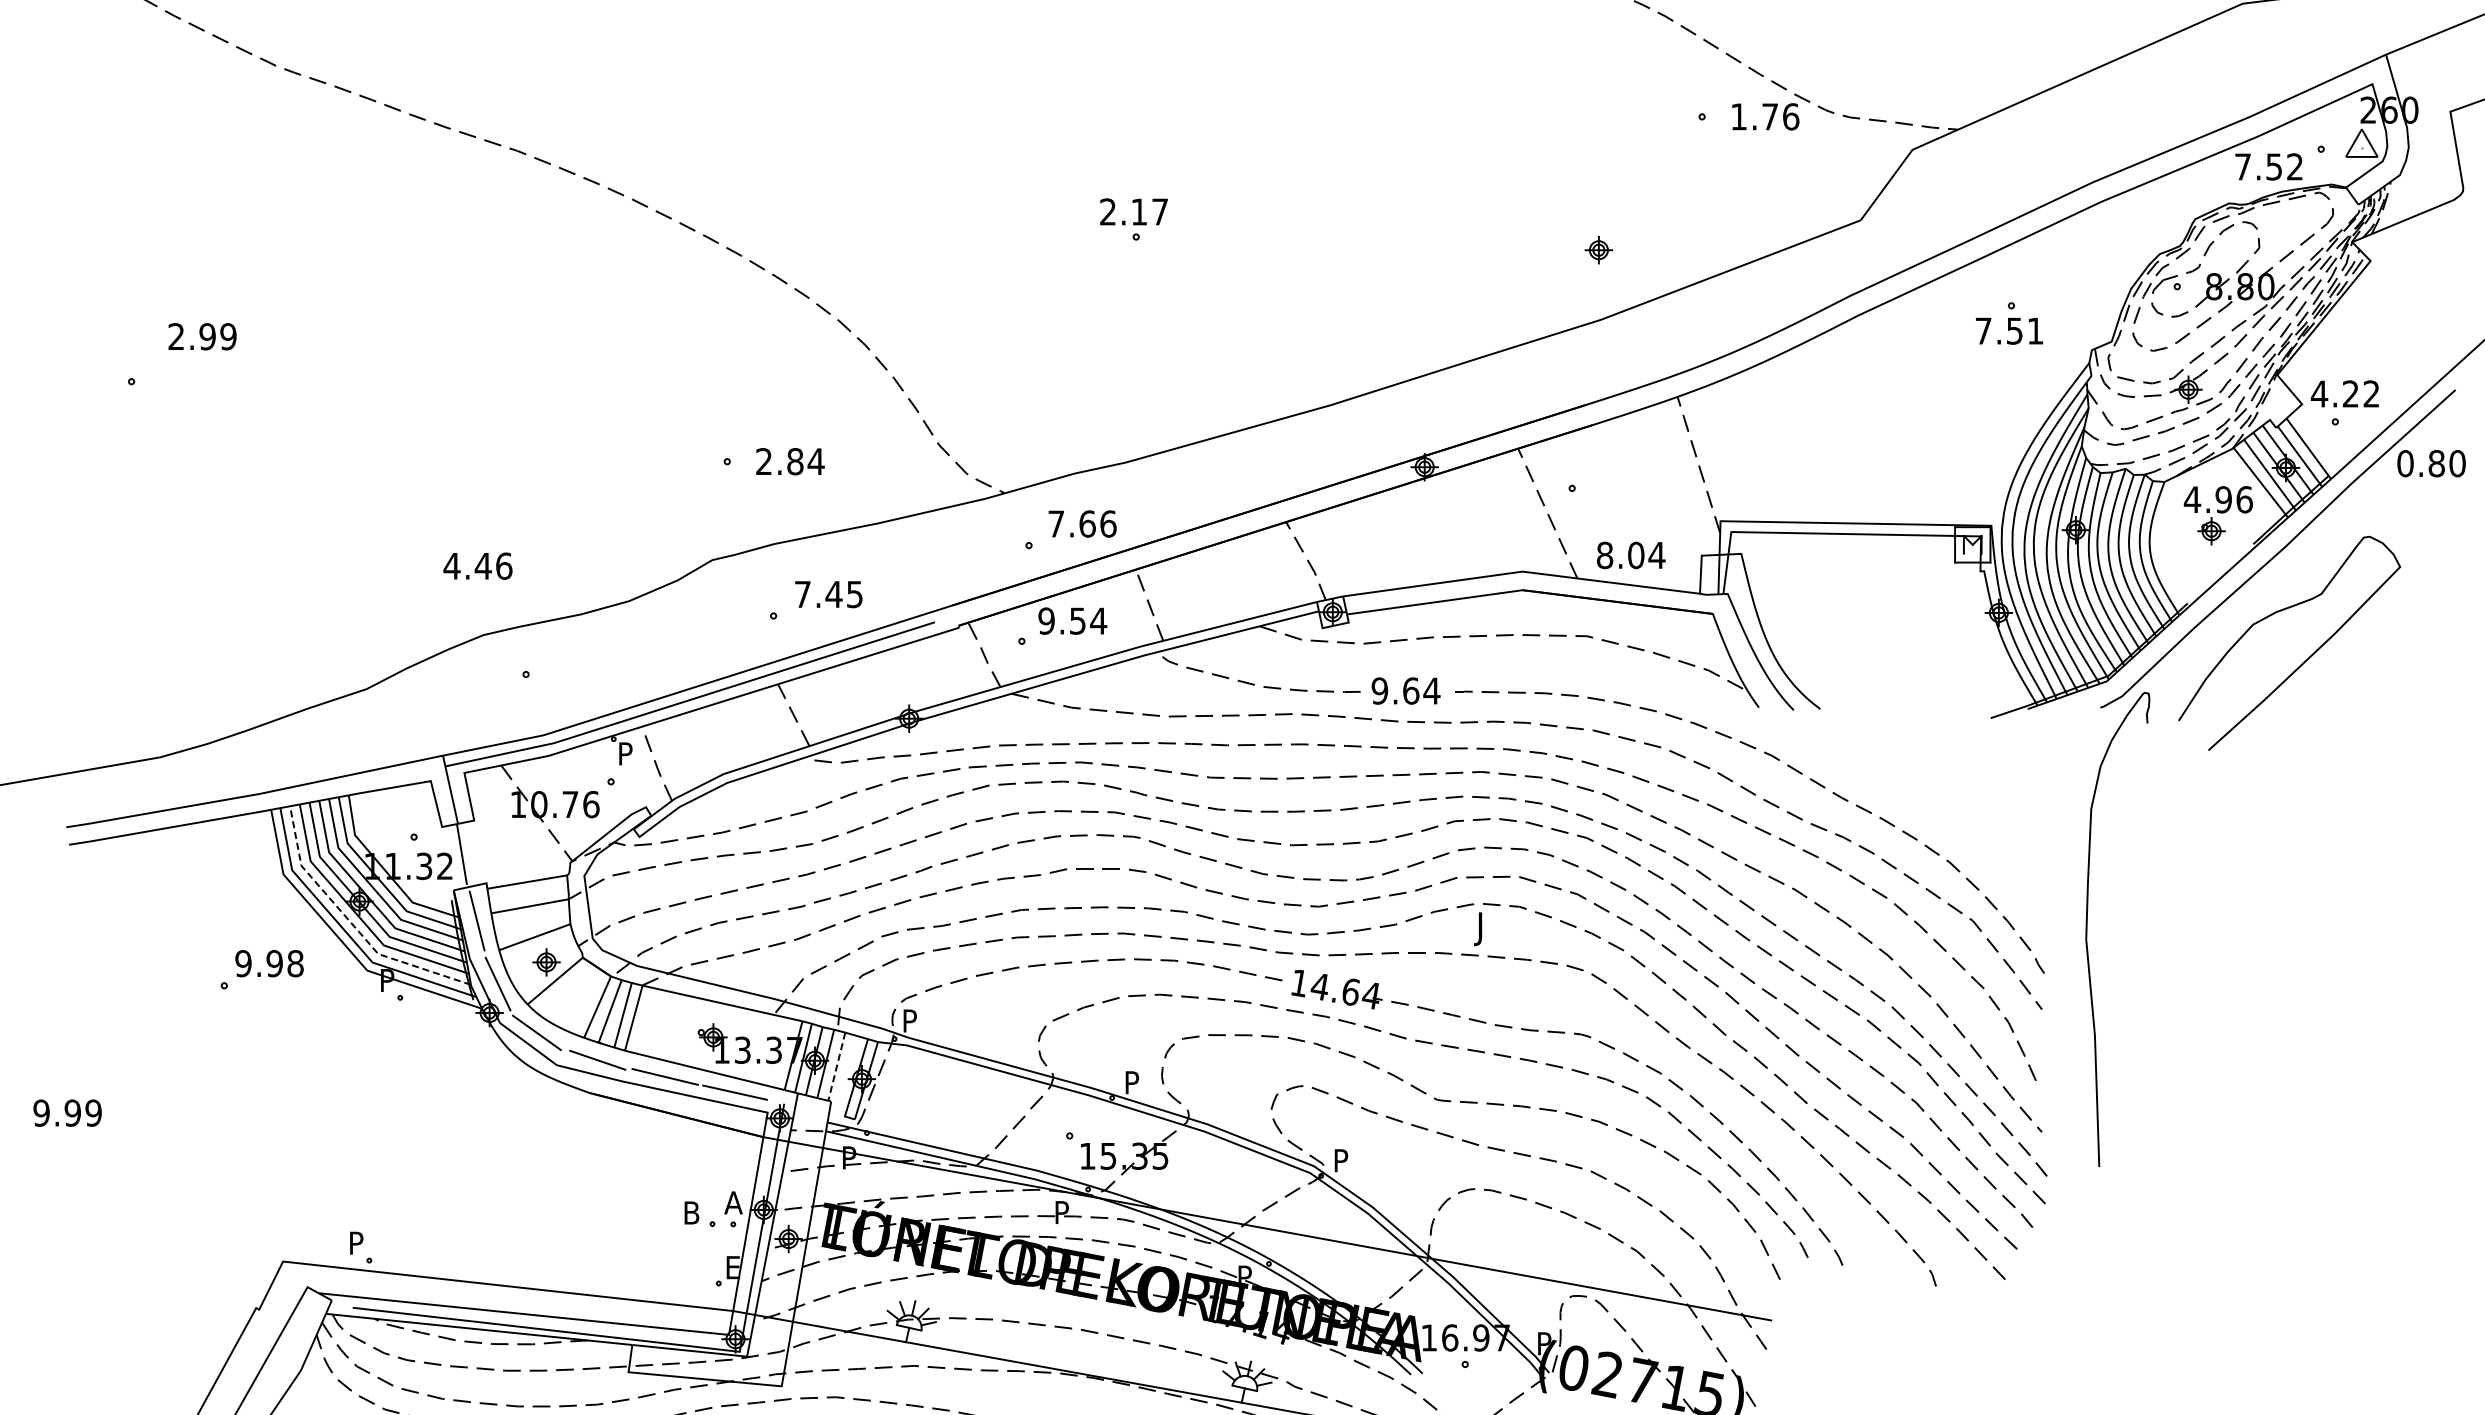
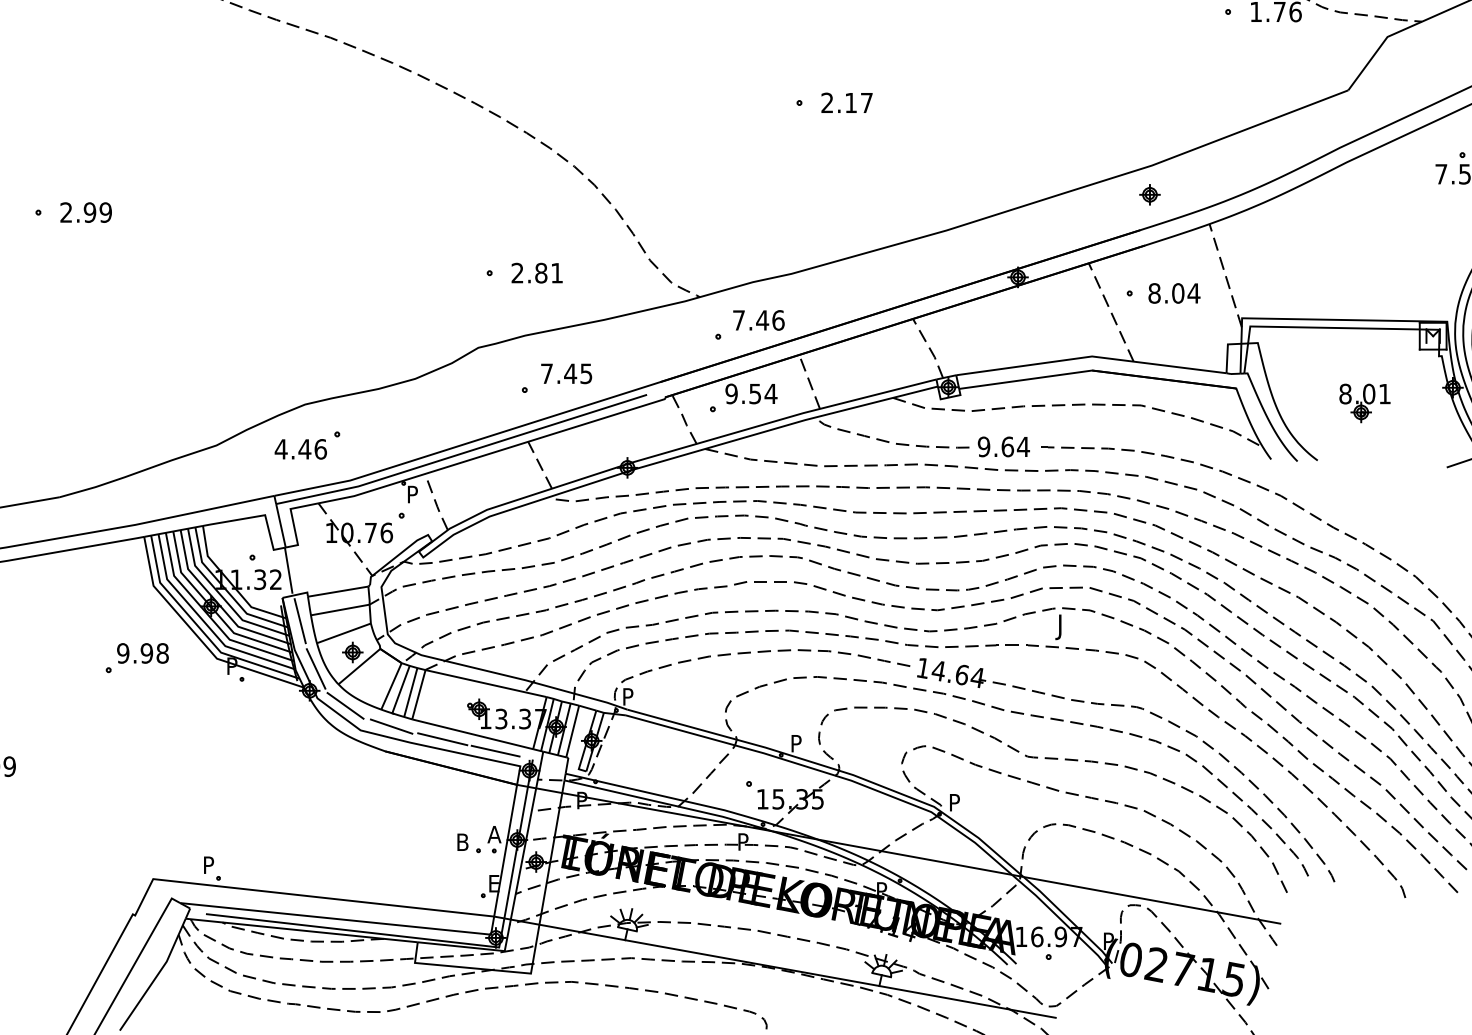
text: (1133, 211) -> (846, 102), moved
part: (1598, 250) -> (1149, 195), moved
text: (202, 336) -> (86, 212), moved
text: (815, 461) -> (556, 273), 2.84 -> 2.81
text: (1087, 523) -> (762, 320), 7.66 -> 7.46
text: (1631, 555) -> (1174, 293), moved
text: (477, 565) -> (300, 448), moved
part: (1882, 633) -> (1364, 403), added
line: (351, 923) -> (205, 623), dashed -> solid
line: (836, 1067) -> (572, 732), dashed -> solid

